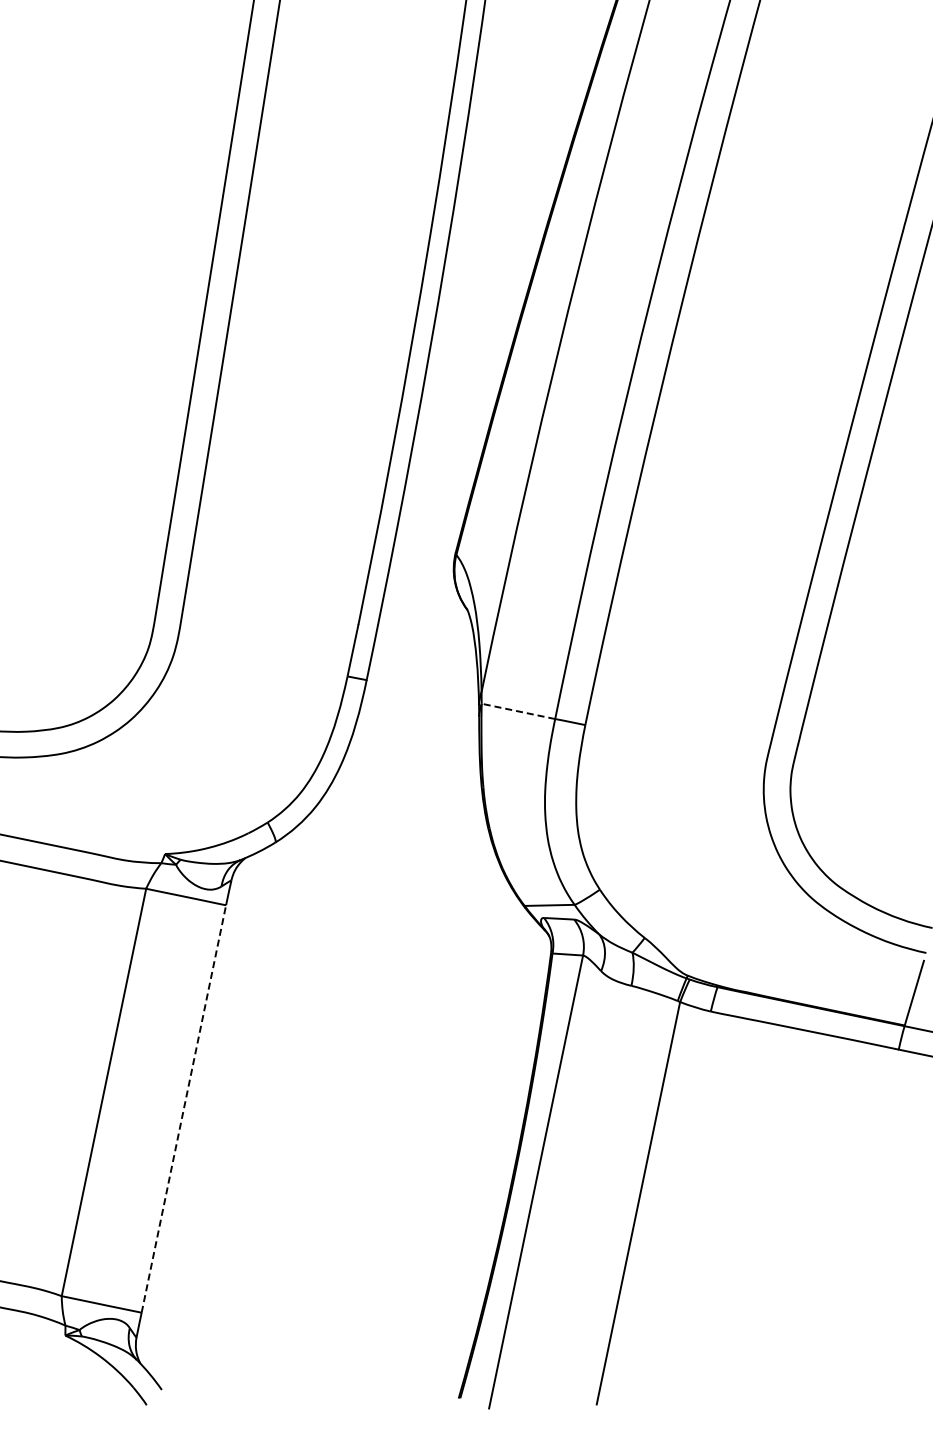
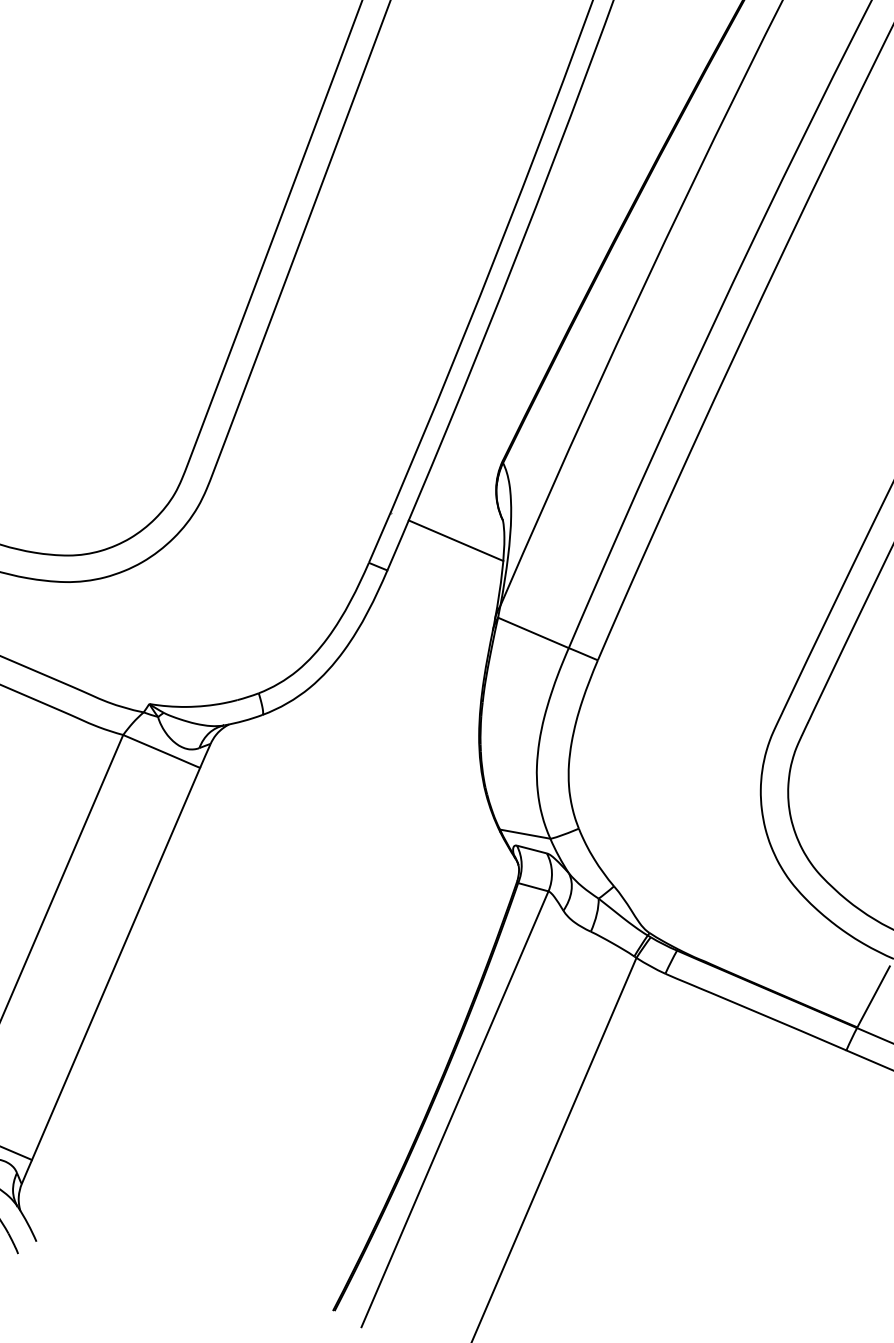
line: (426, 638) -> (455, 540), added
line: (518, 711) -> (533, 633), dashed -> solid
line: (183, 1108) -> (115, 963), dashed -> solid

